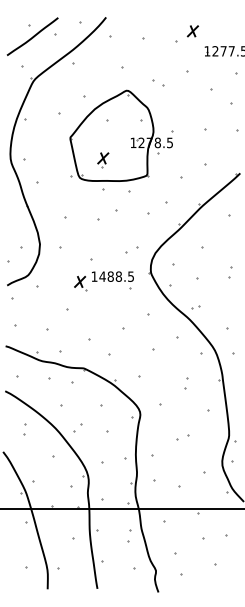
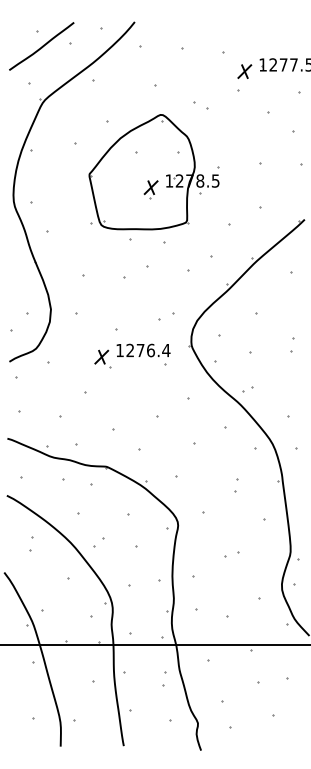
part: (192, 31) -> (244, 71), moved
part: (102, 159) -> (150, 189), moved
text: (116, 276) -> (148, 350), 1488.5 -> 1276.4

